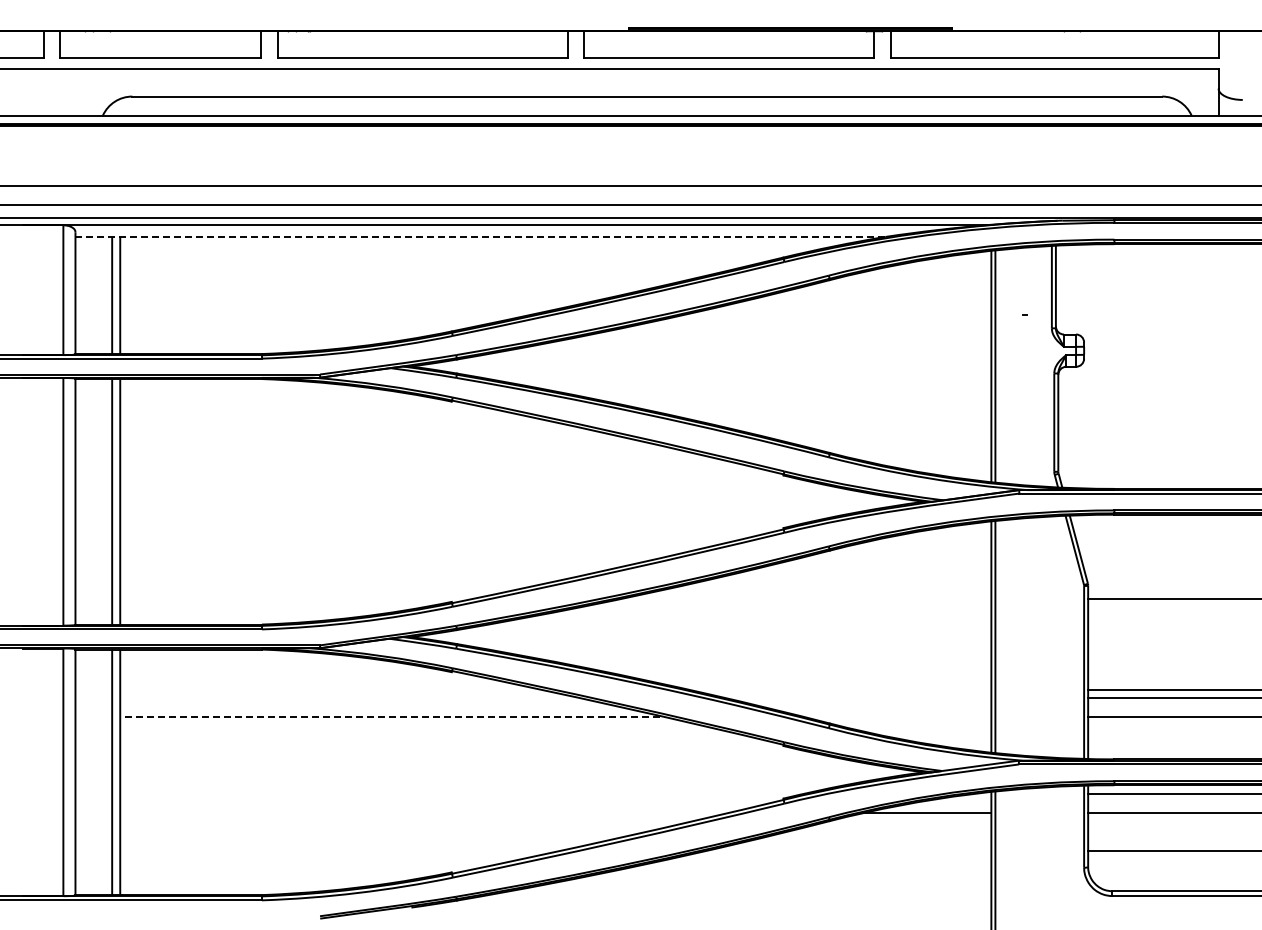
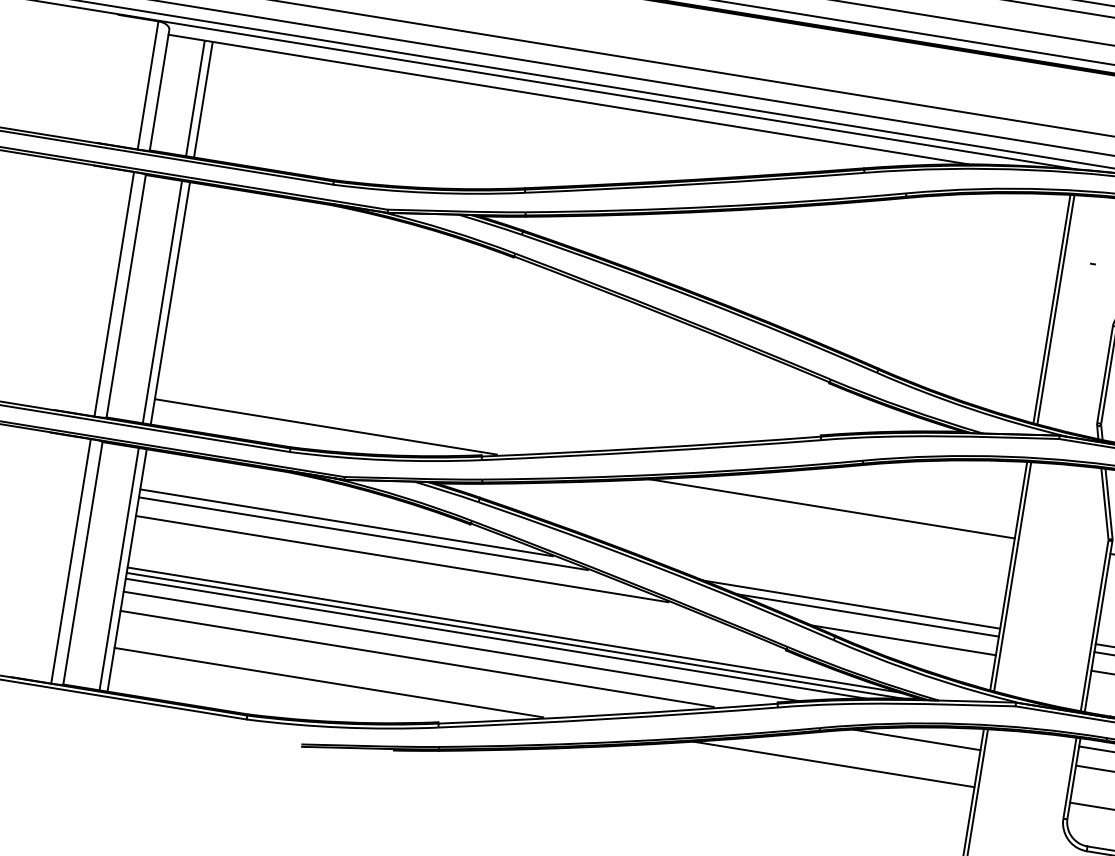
line: (481, 236) -> (569, 99), dashed -> solid
line: (293, 598) -> (325, 426), added
line: (806, 598) -> (832, 508), added
line: (329, 690) -> (346, 523), added
line: (840, 690) -> (851, 604), added
line: (347, 698) -> (363, 533), added
line: (858, 698) -> (867, 615), added
line: (390, 717) -> (402, 559), dashed -> solid
line: (897, 717) -> (903, 640), added
line: (511, 769) -> (513, 630), added
line: (513, 774) -> (515, 635), added
line: (495, 780) -> (496, 638), added
line: (462, 793) -> (461, 646), added
line: (420, 813) -> (416, 659), added
line: (337, 850) -> (329, 682), added
line: (848, 850) -> (833, 764), added

